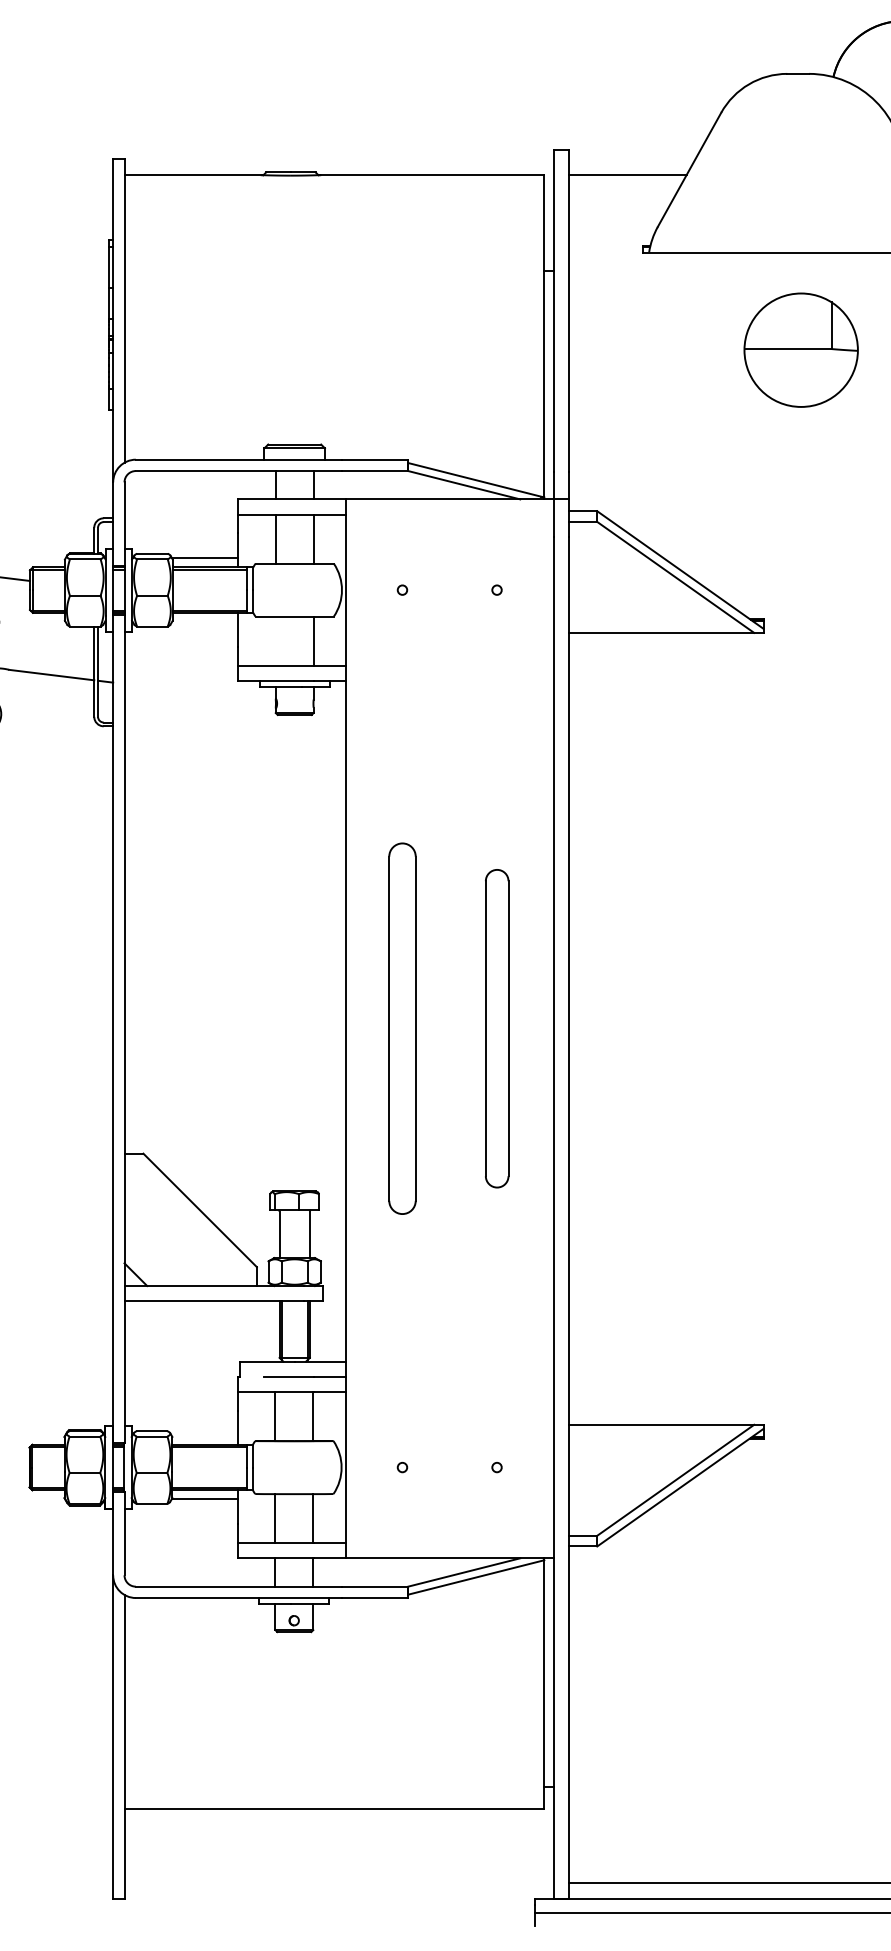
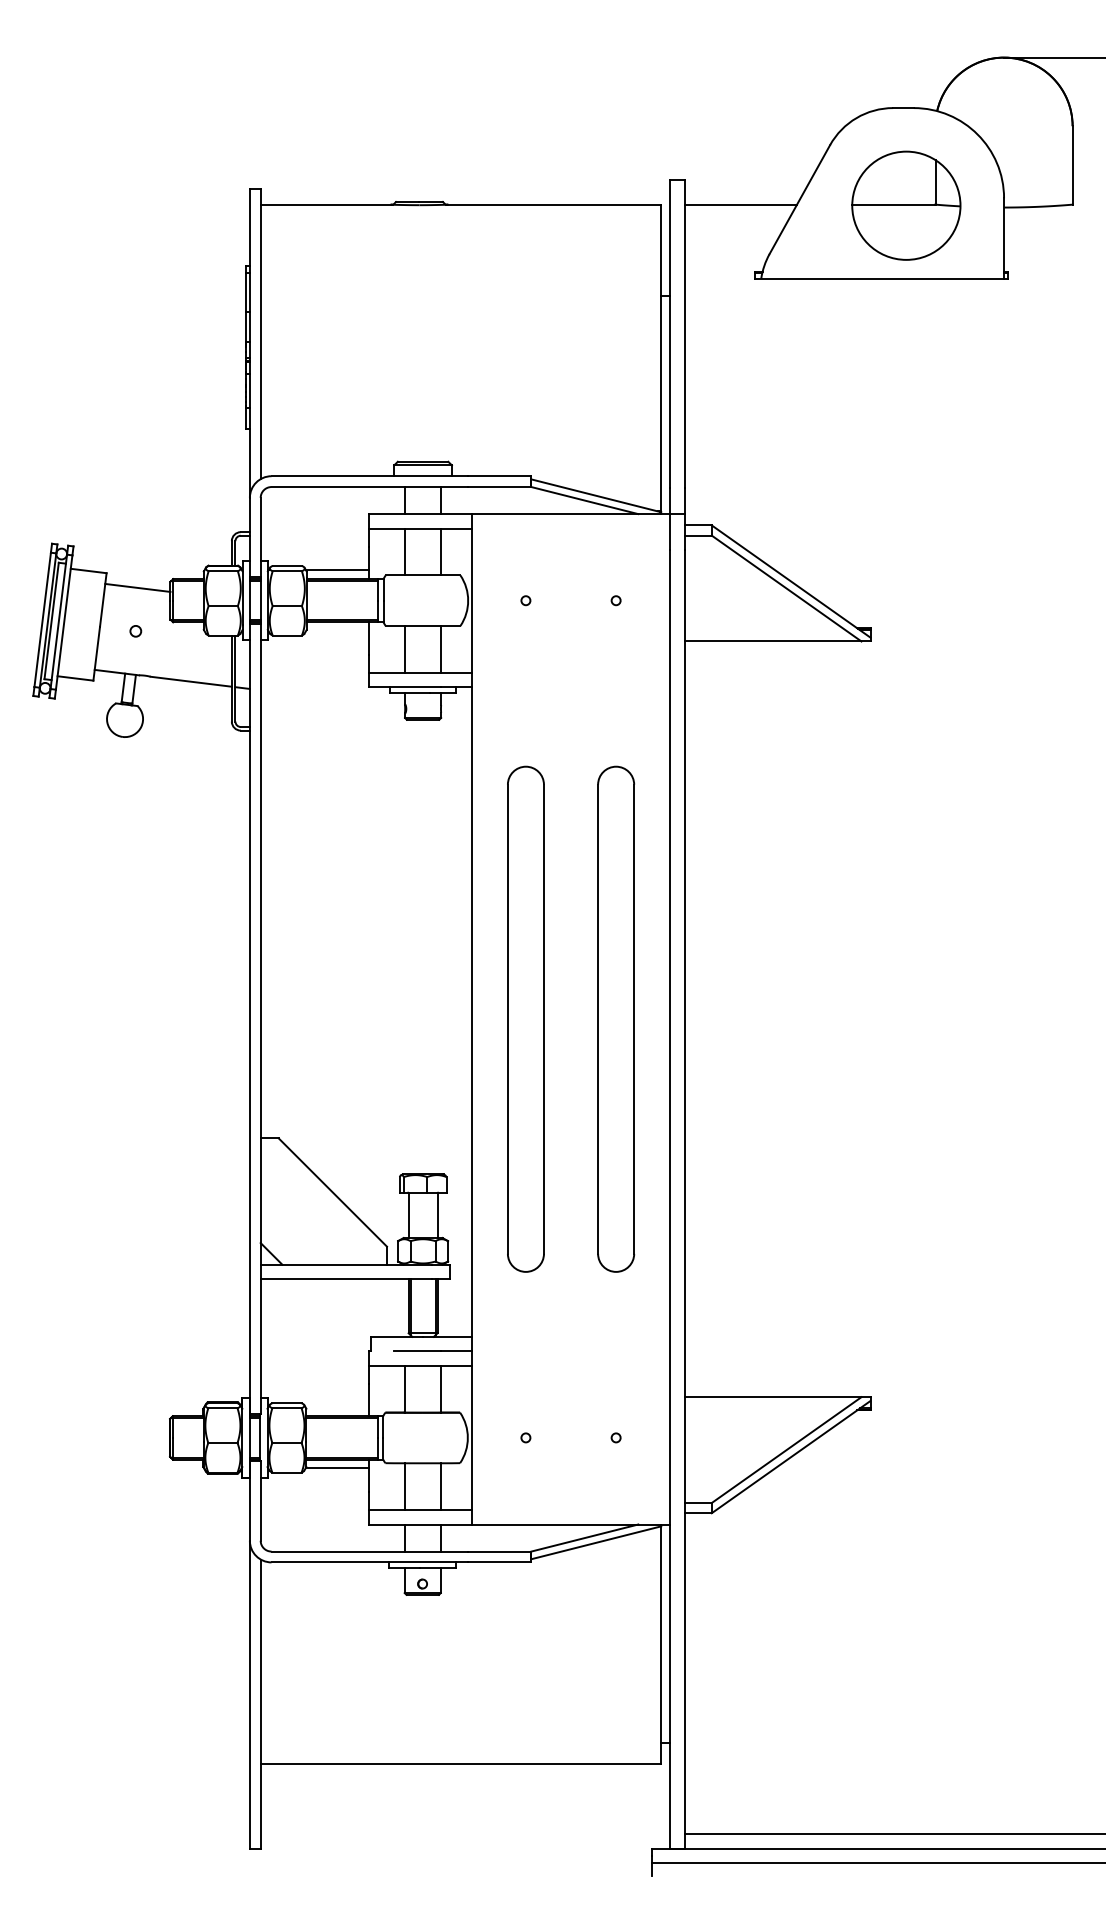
part: (801, 349) -> (906, 205), moved
line: (276, 640) -> (405, 648), added
part: (402, 1028) -> (525, 1018), size x1.43
part: (497, 1028) -> (616, 1018), size x1.67

